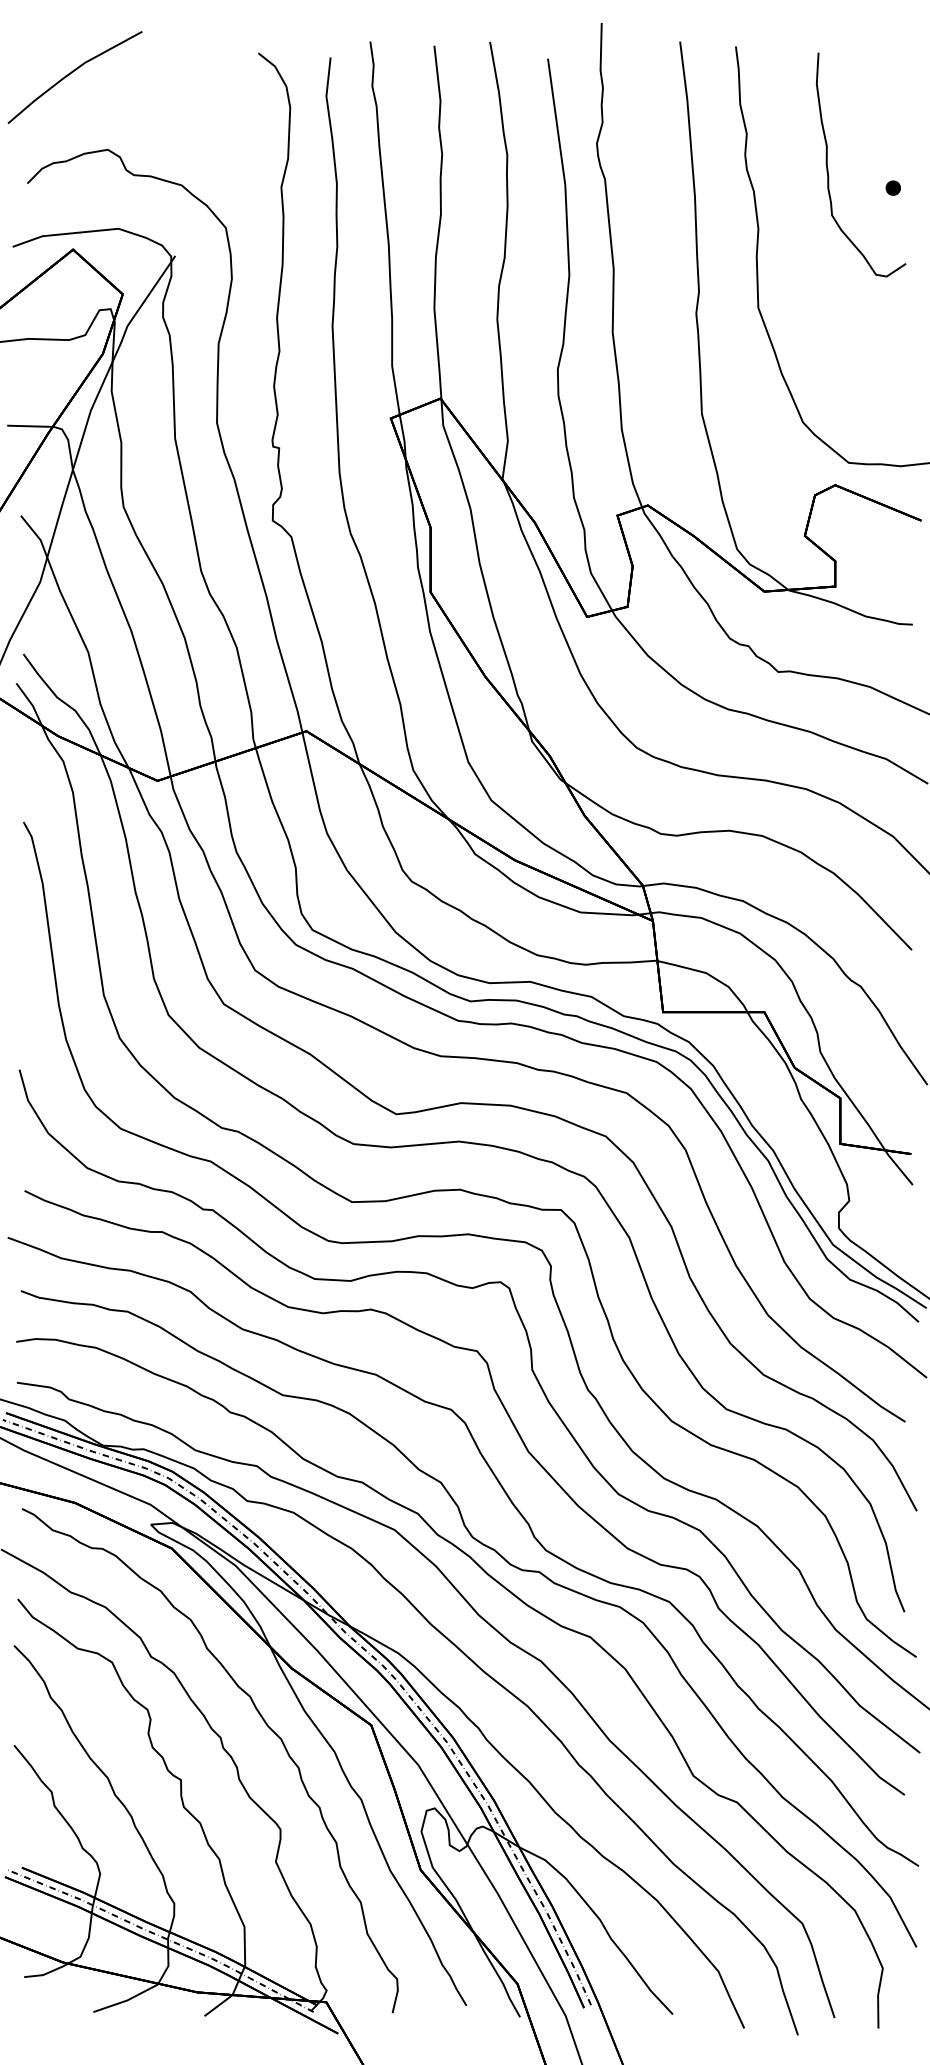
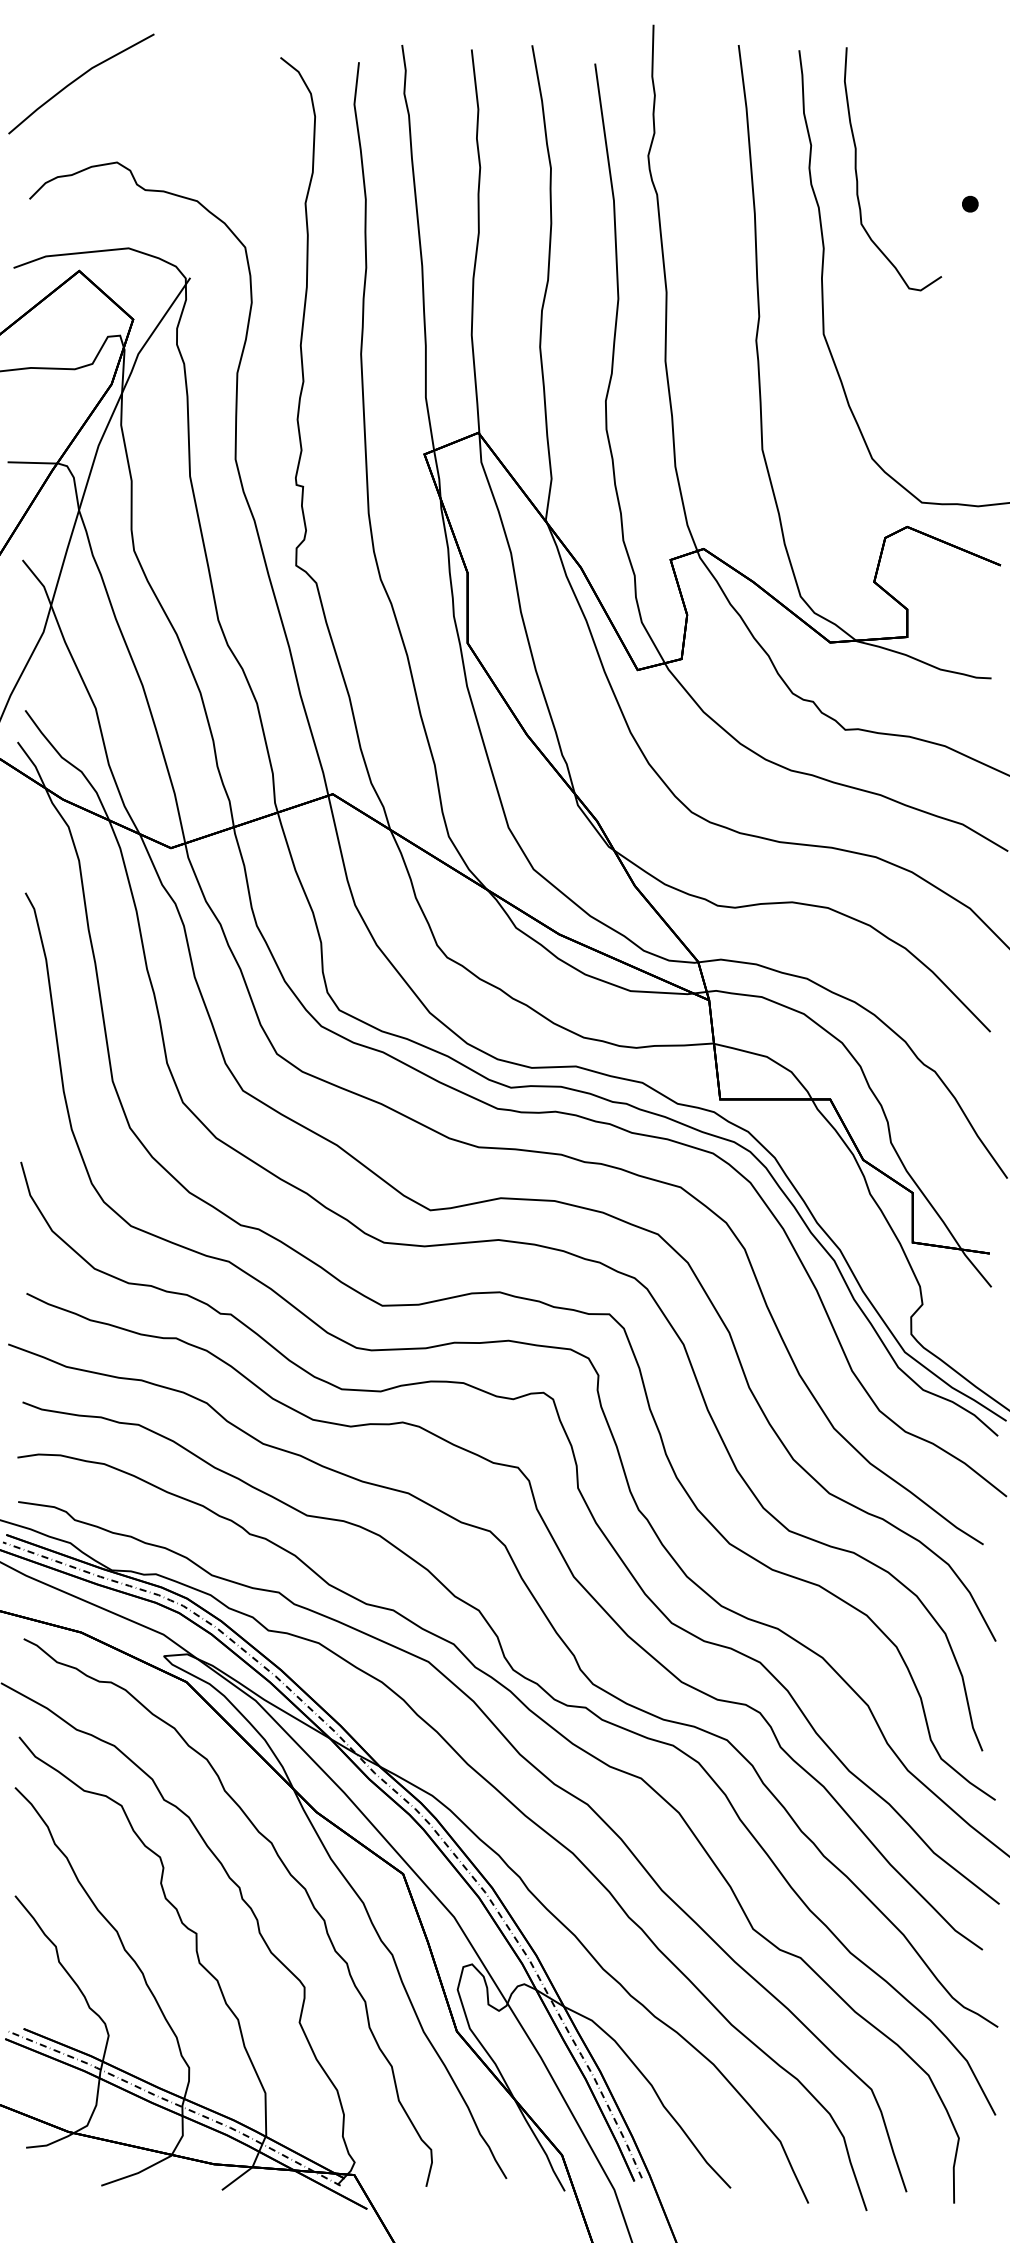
curve: (828, 168) -> (857, 173), moved

